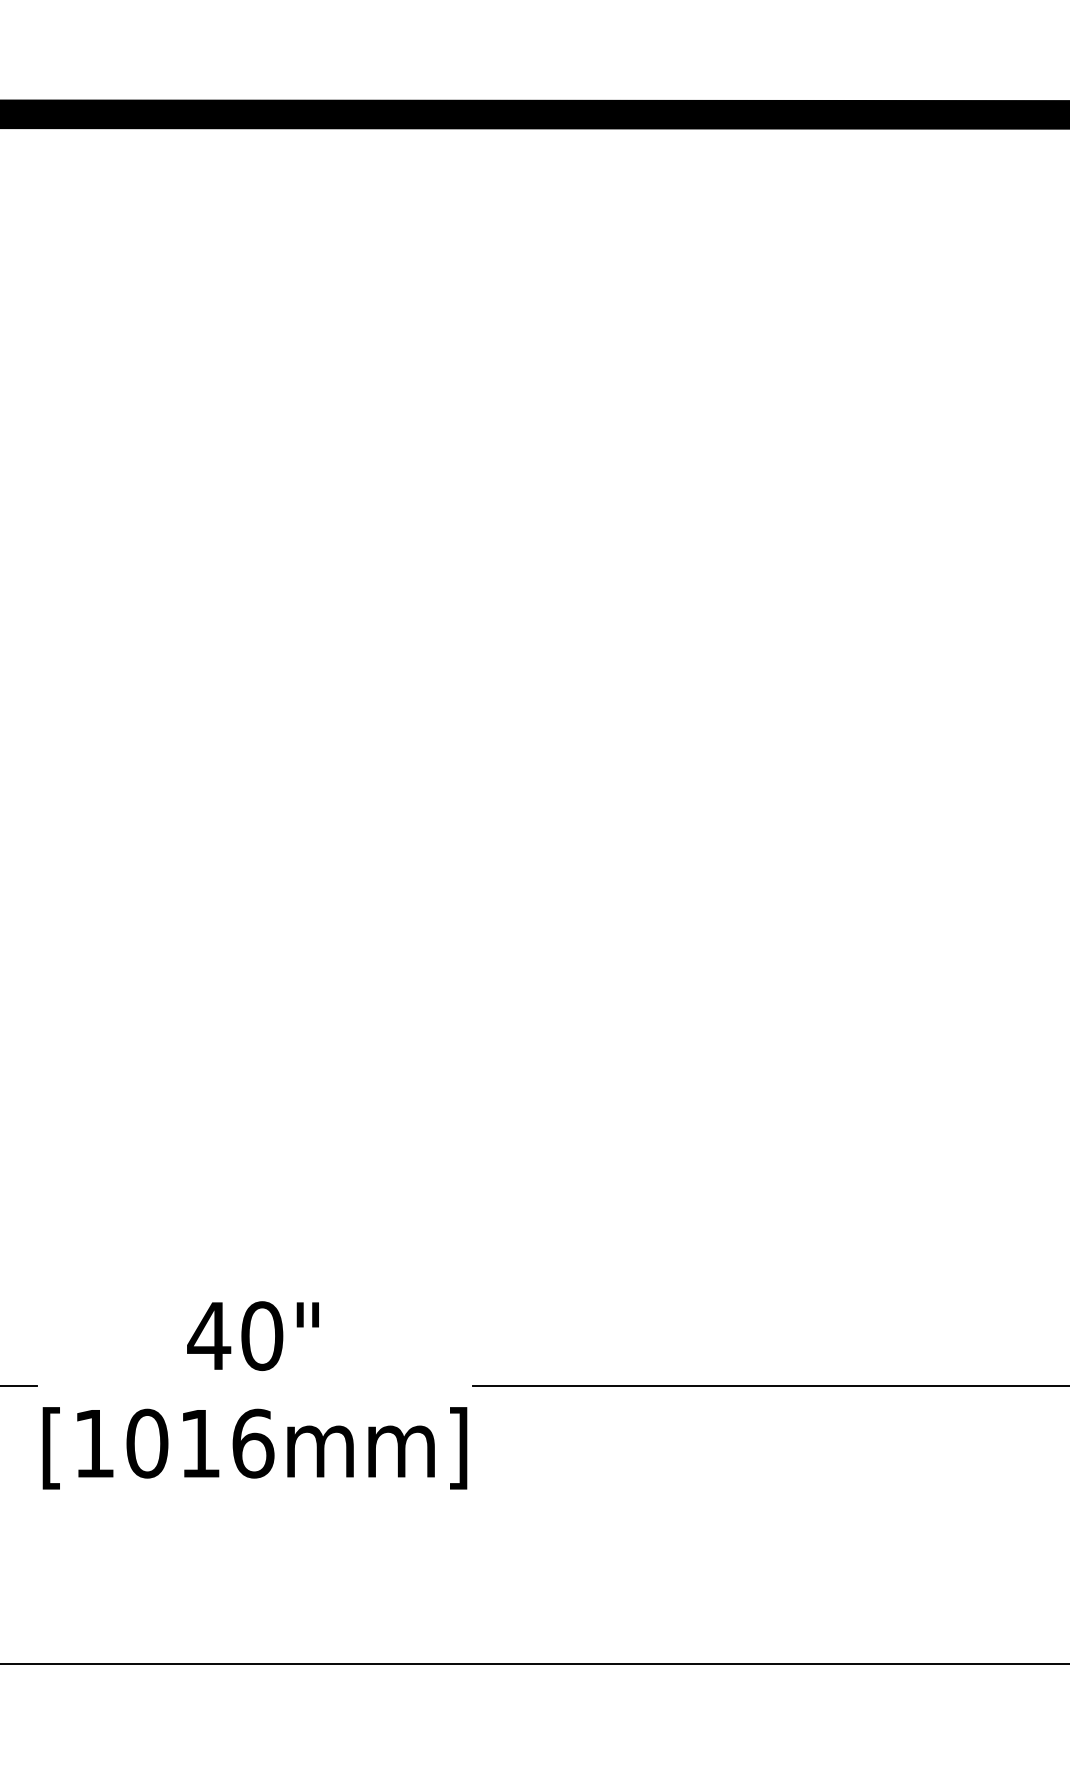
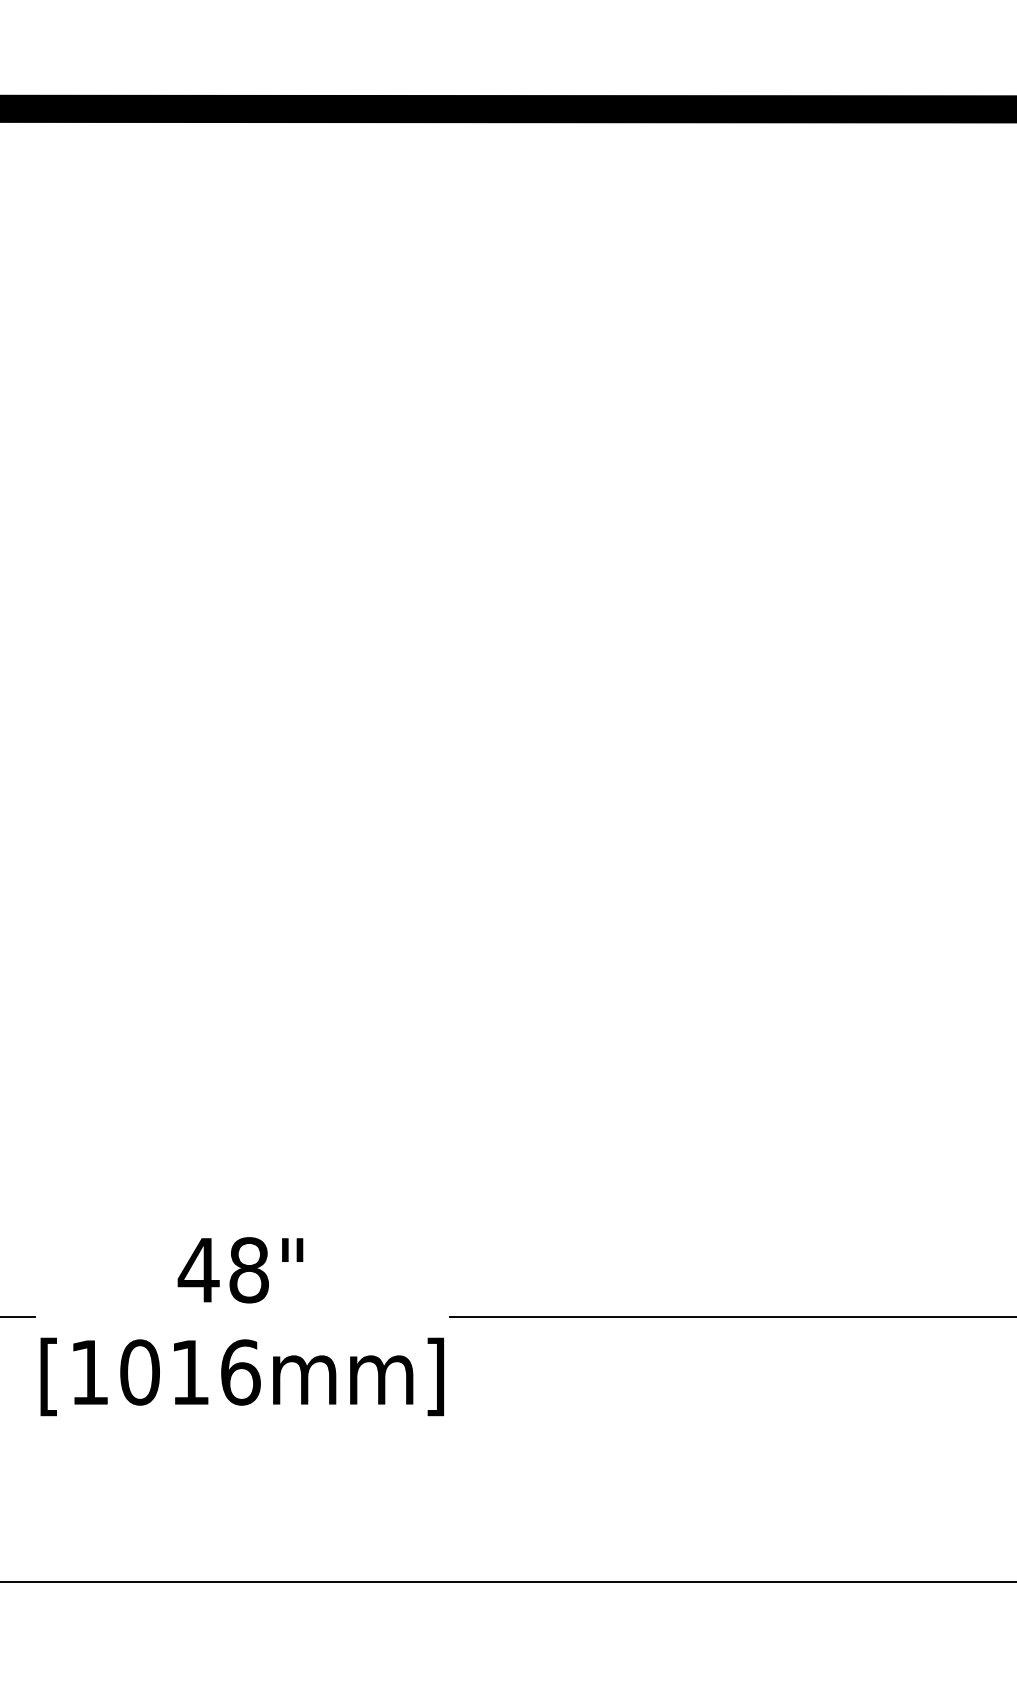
text: (262, 1335) -> (249, 1269), 40" -> 48"

